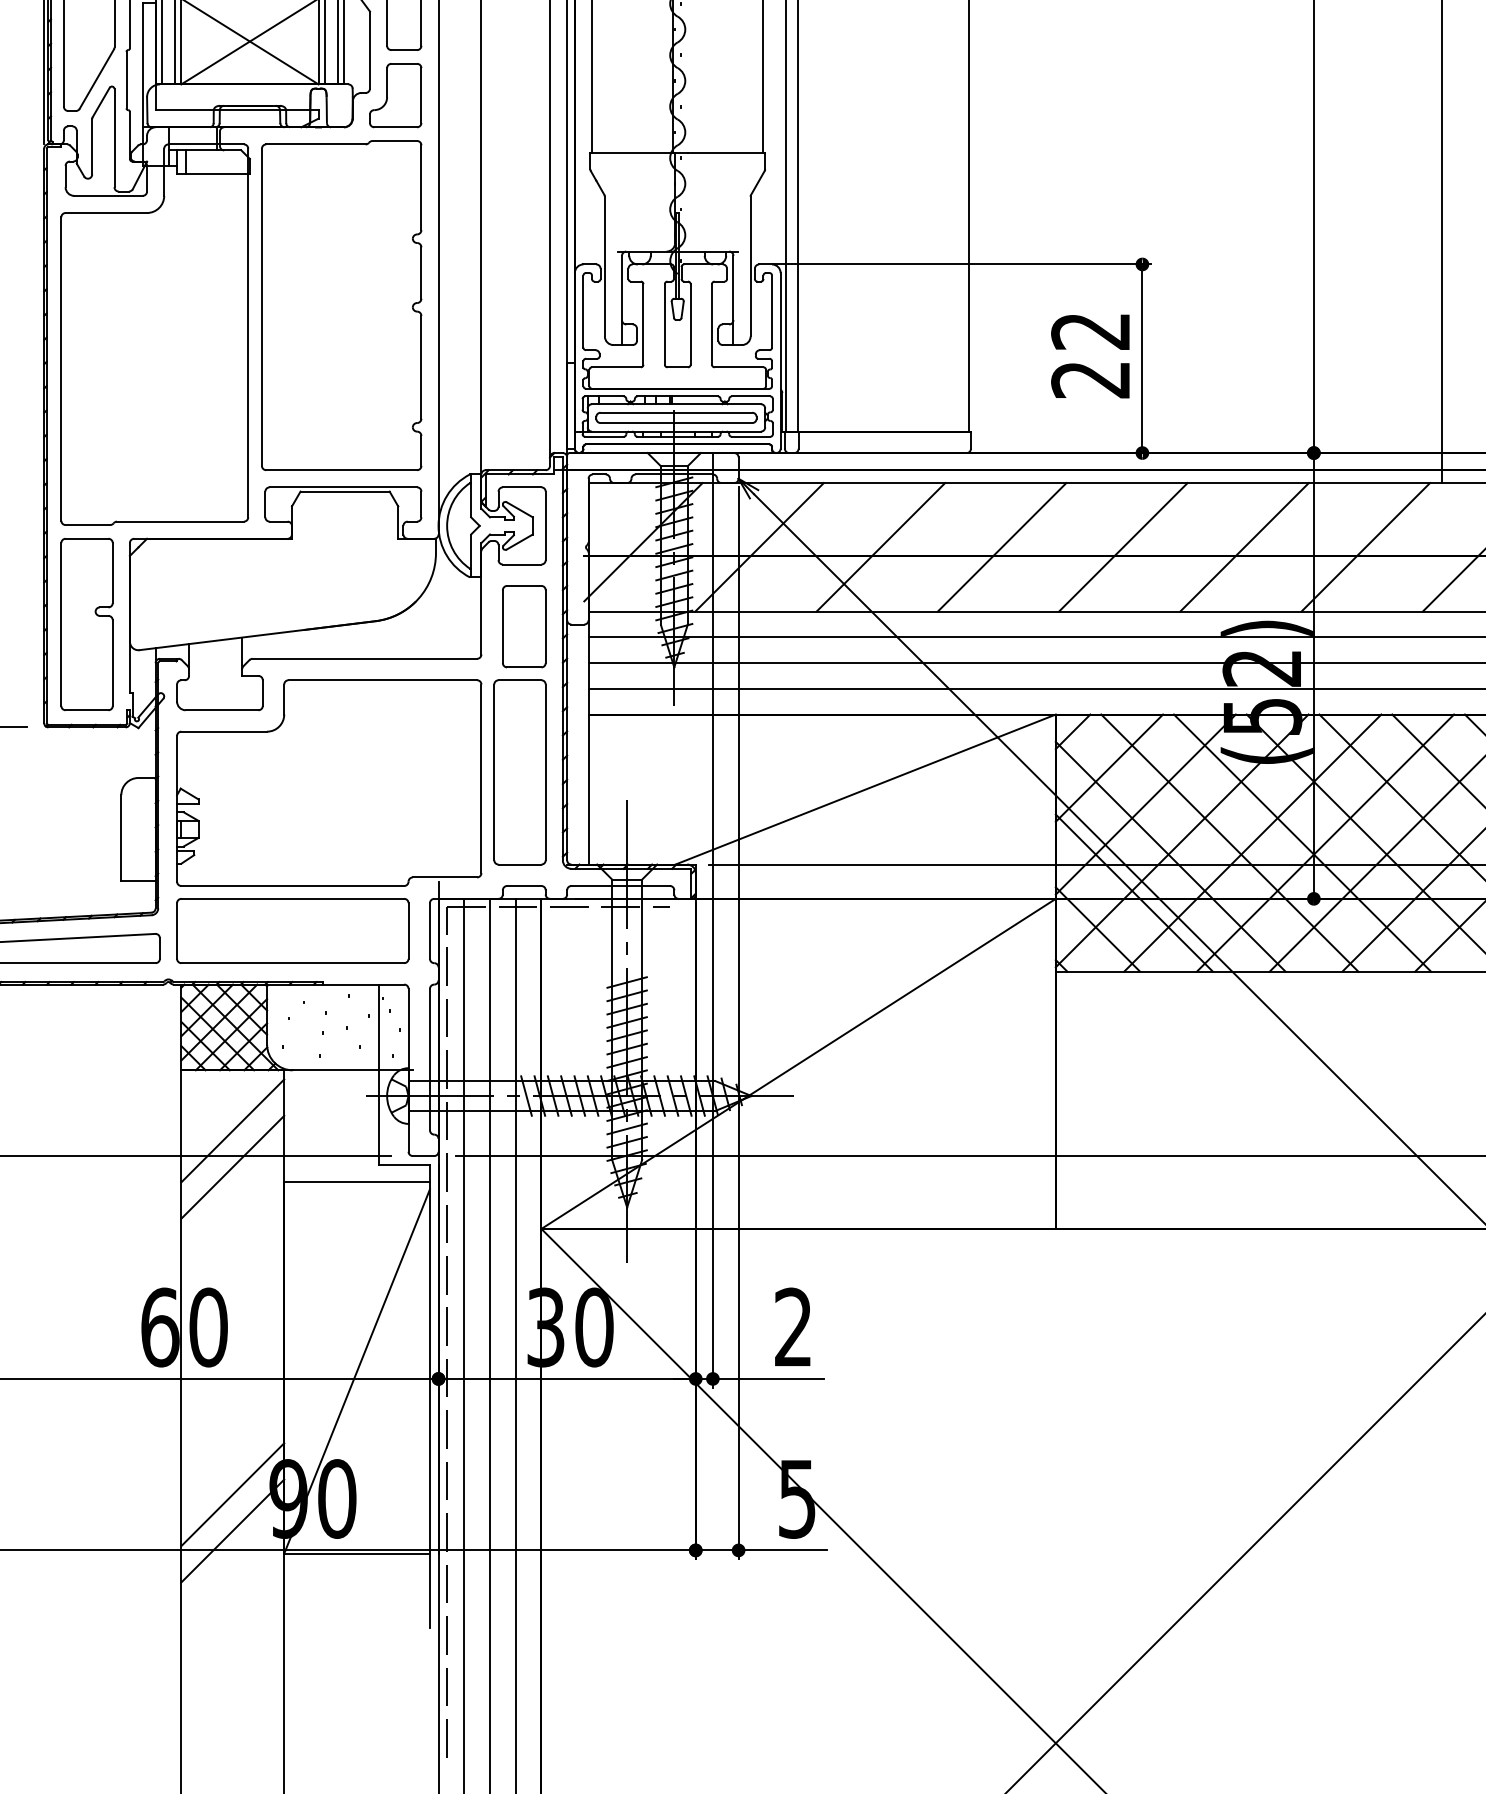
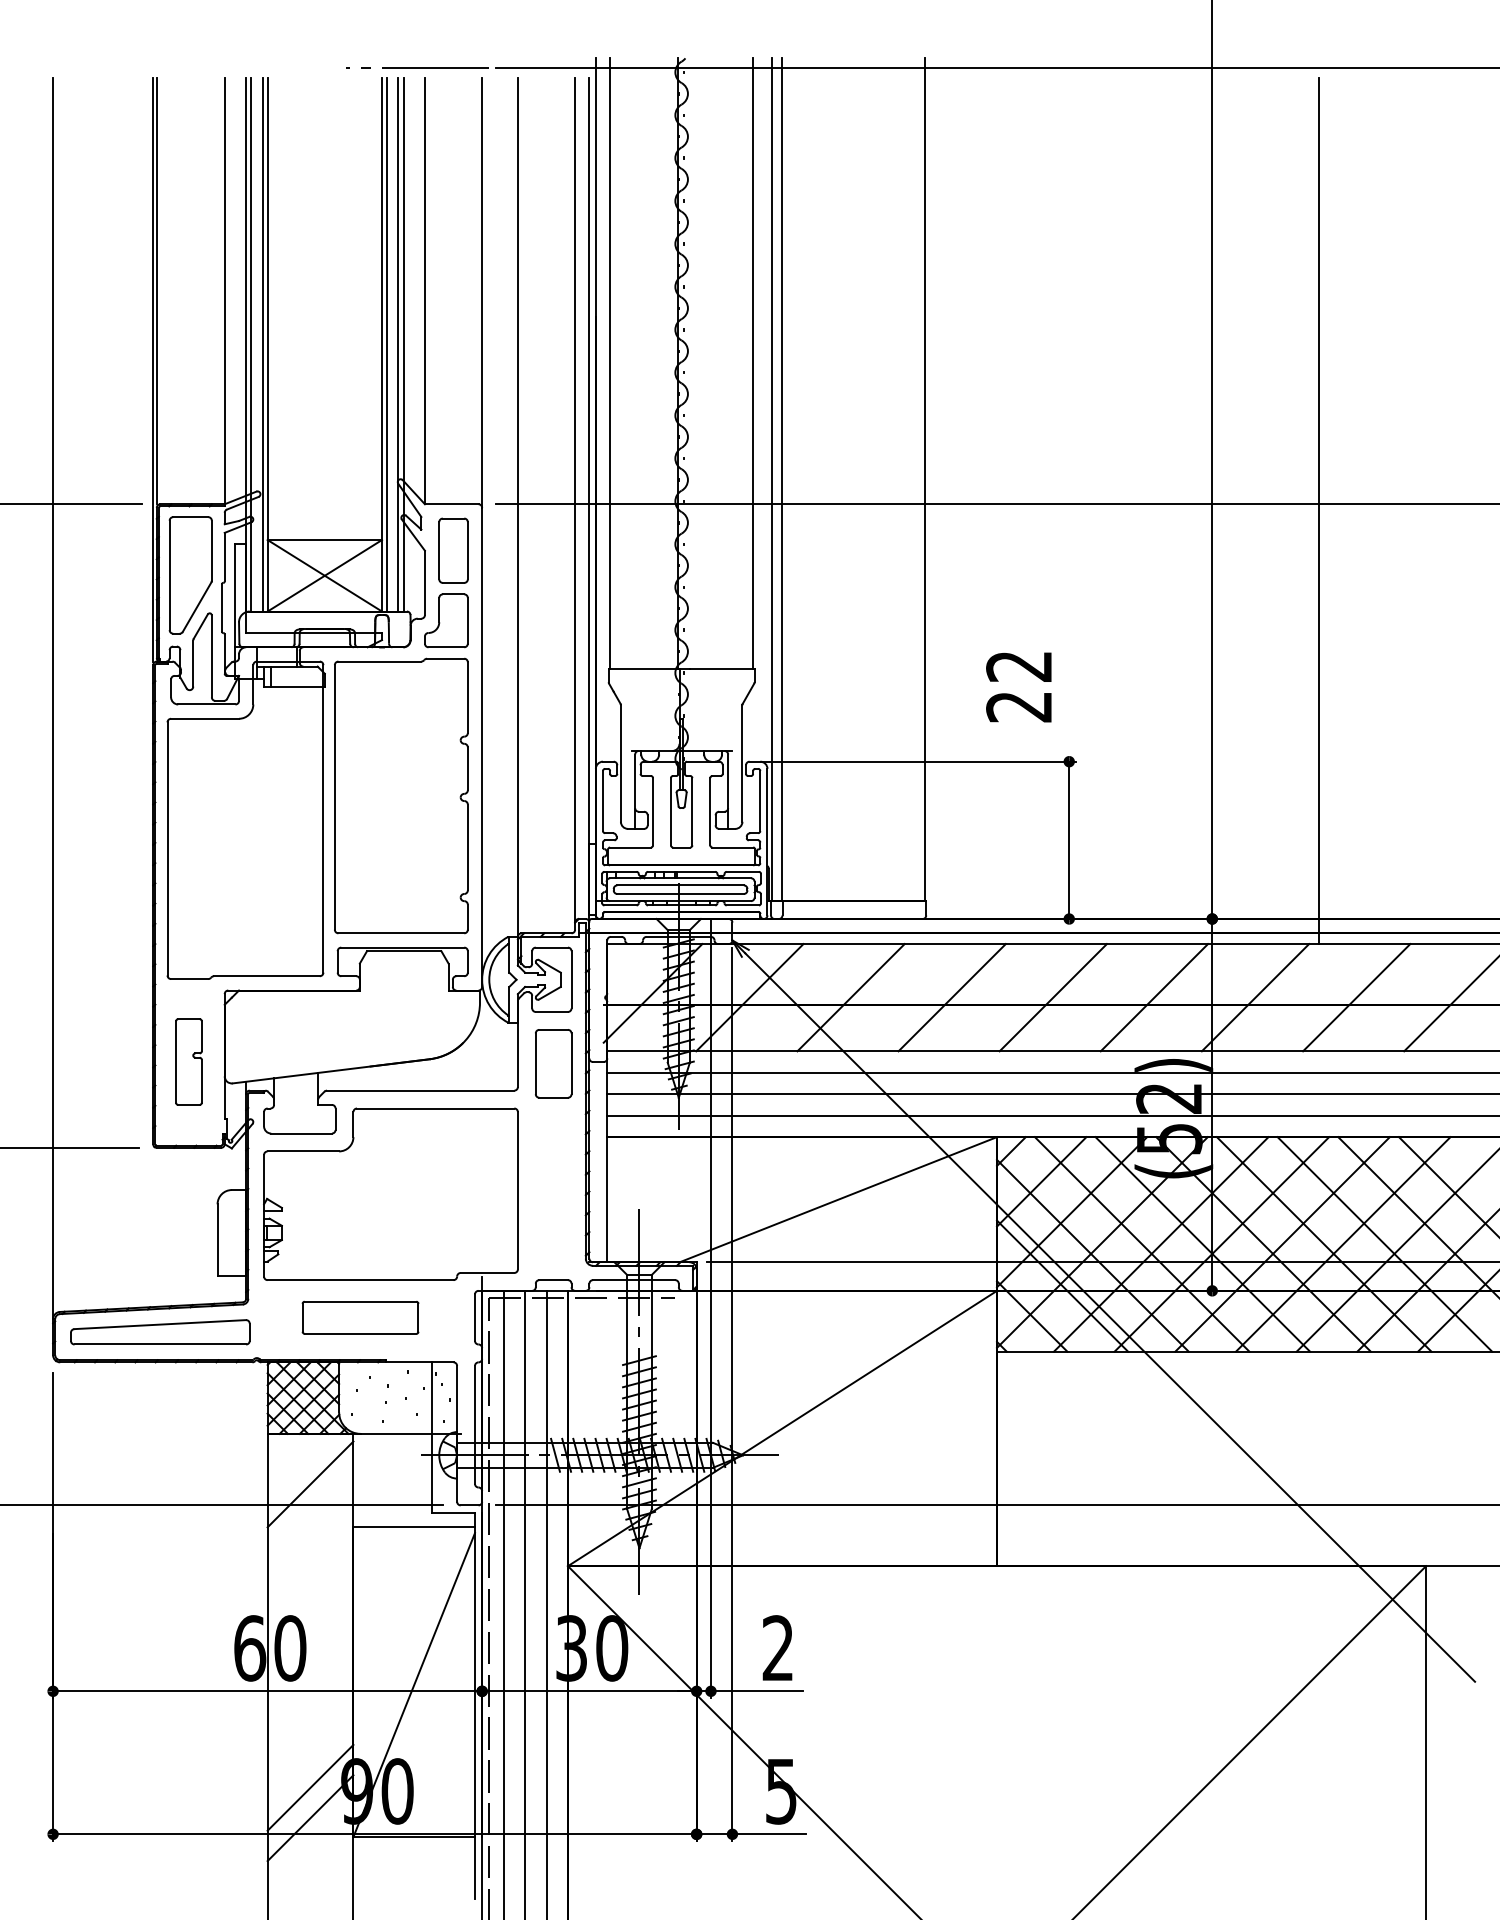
text: (1089, 356) -> (1018, 687), moved
part: (86, 623) -> (188, 1061), size x0.6
part: (519, 772) -> (549, 1185), removed
part: (292, 930) -> (360, 1317), size x0.6
line: (232, 1166) -> (310, 1514), removed

